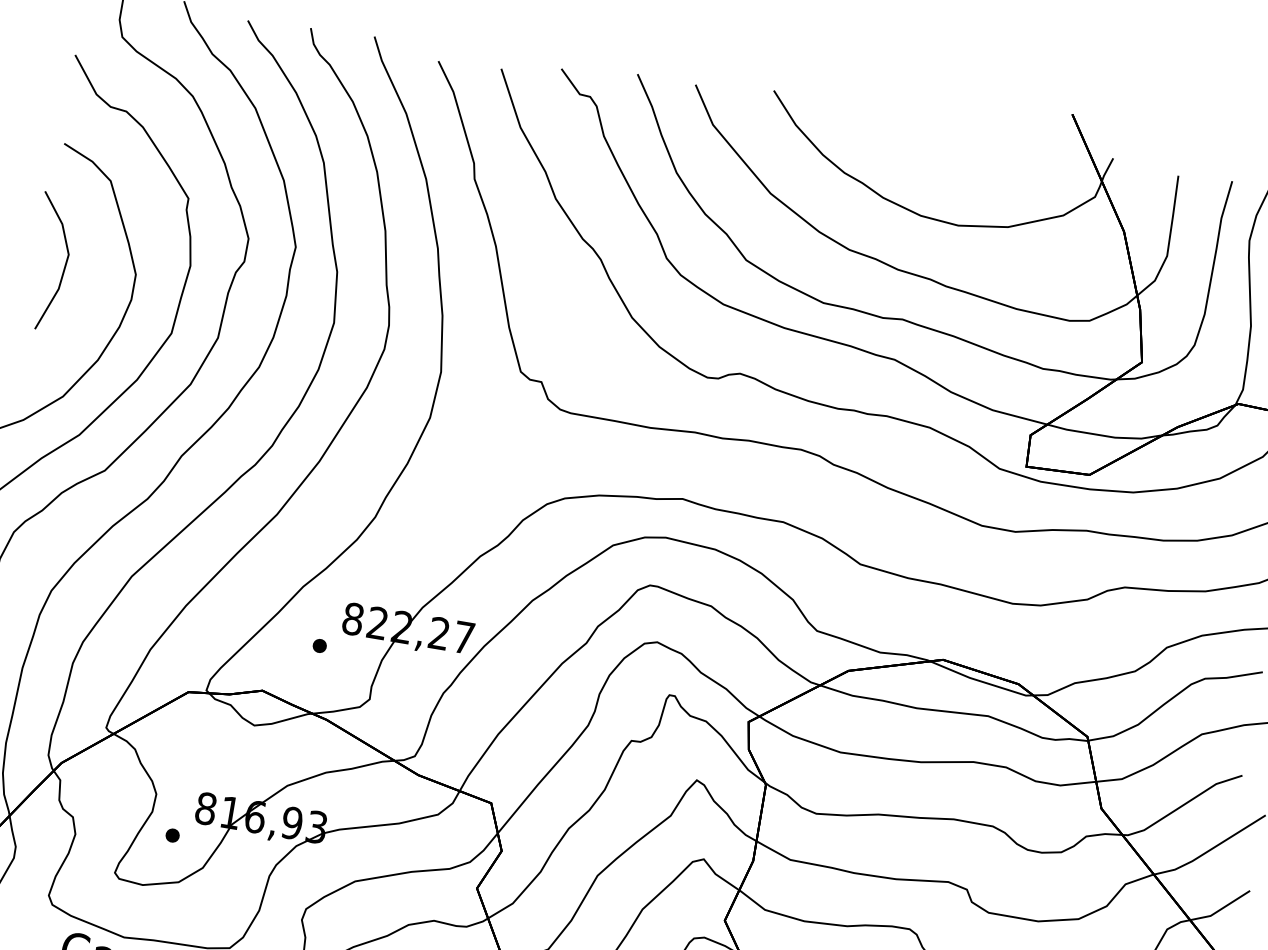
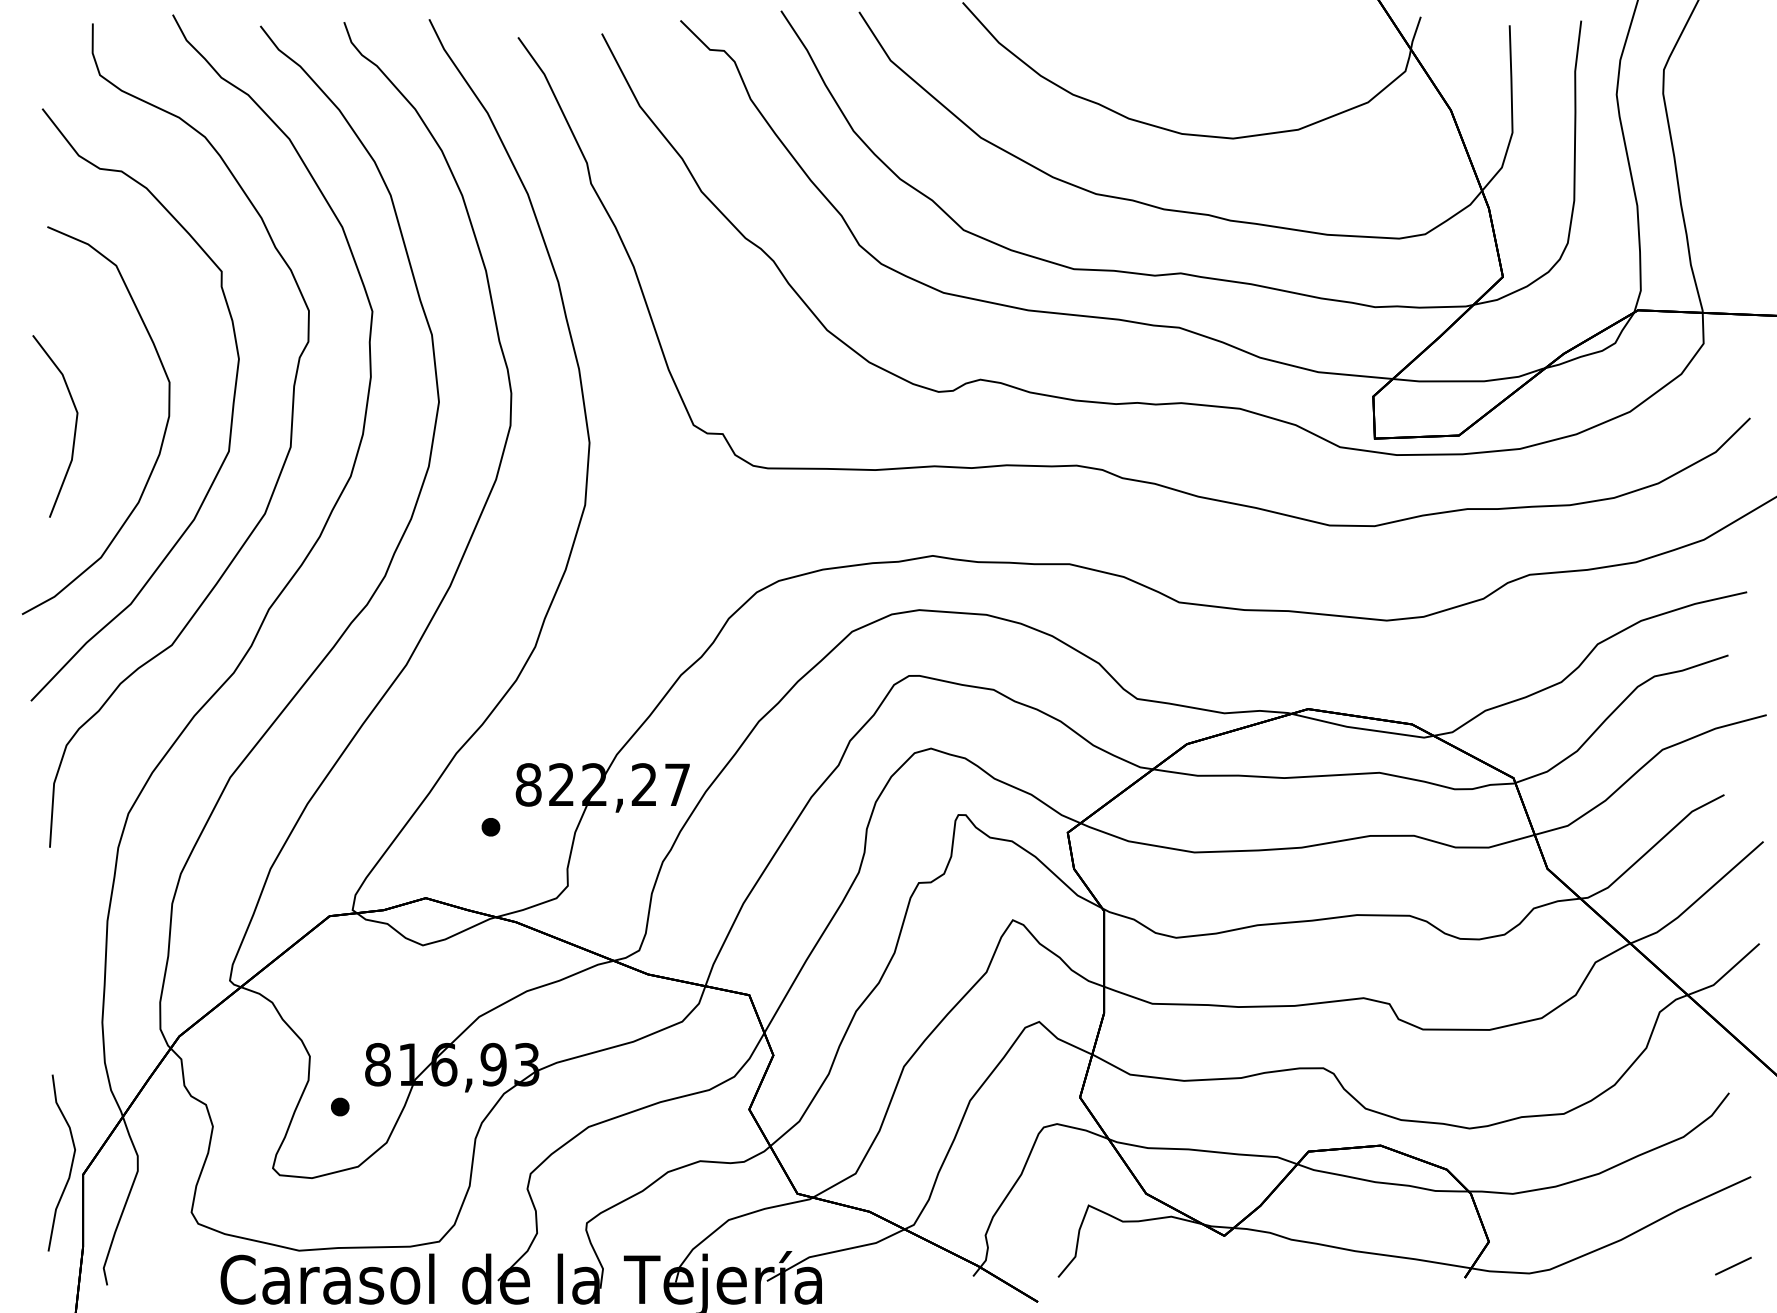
line: (64, 265) -> (74, 427), moved

